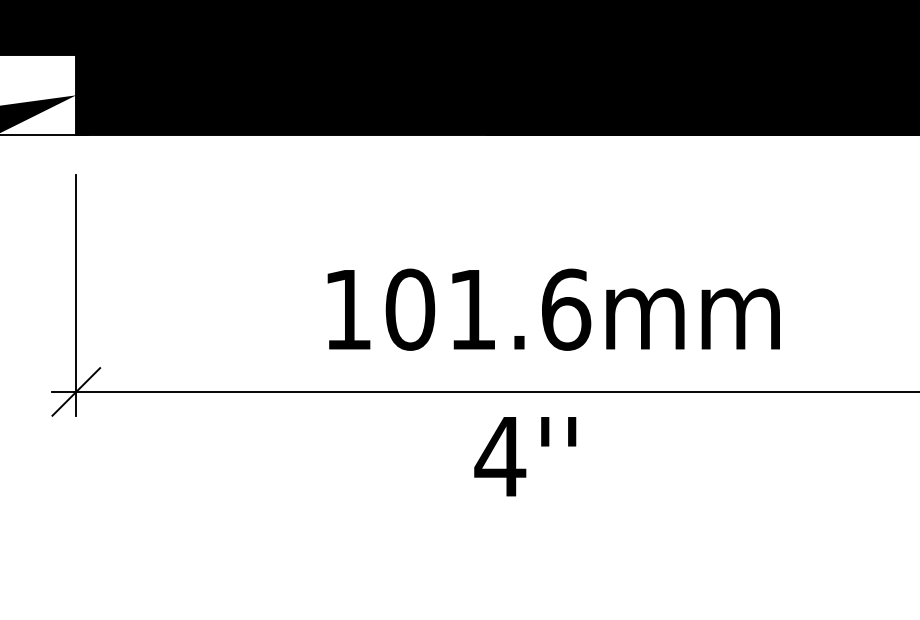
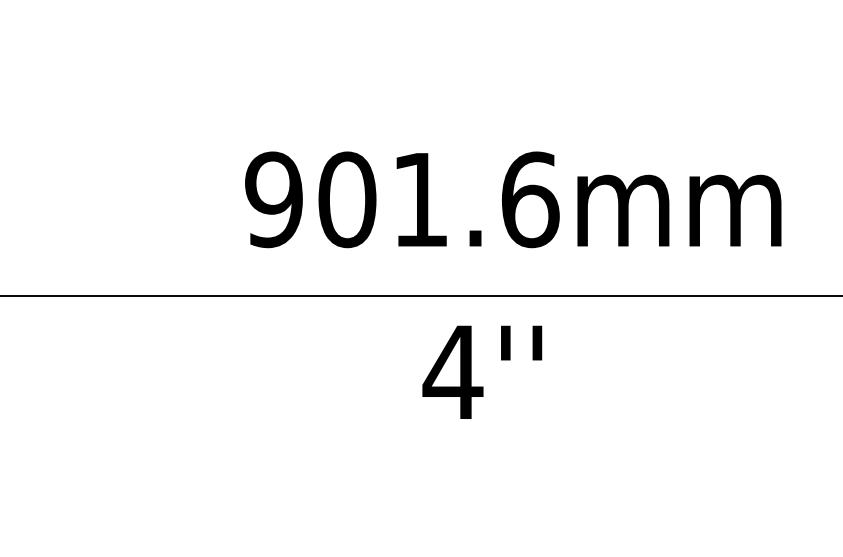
text: (347, 309) -> (273, 199), 101.6mm -> 901.6mm

